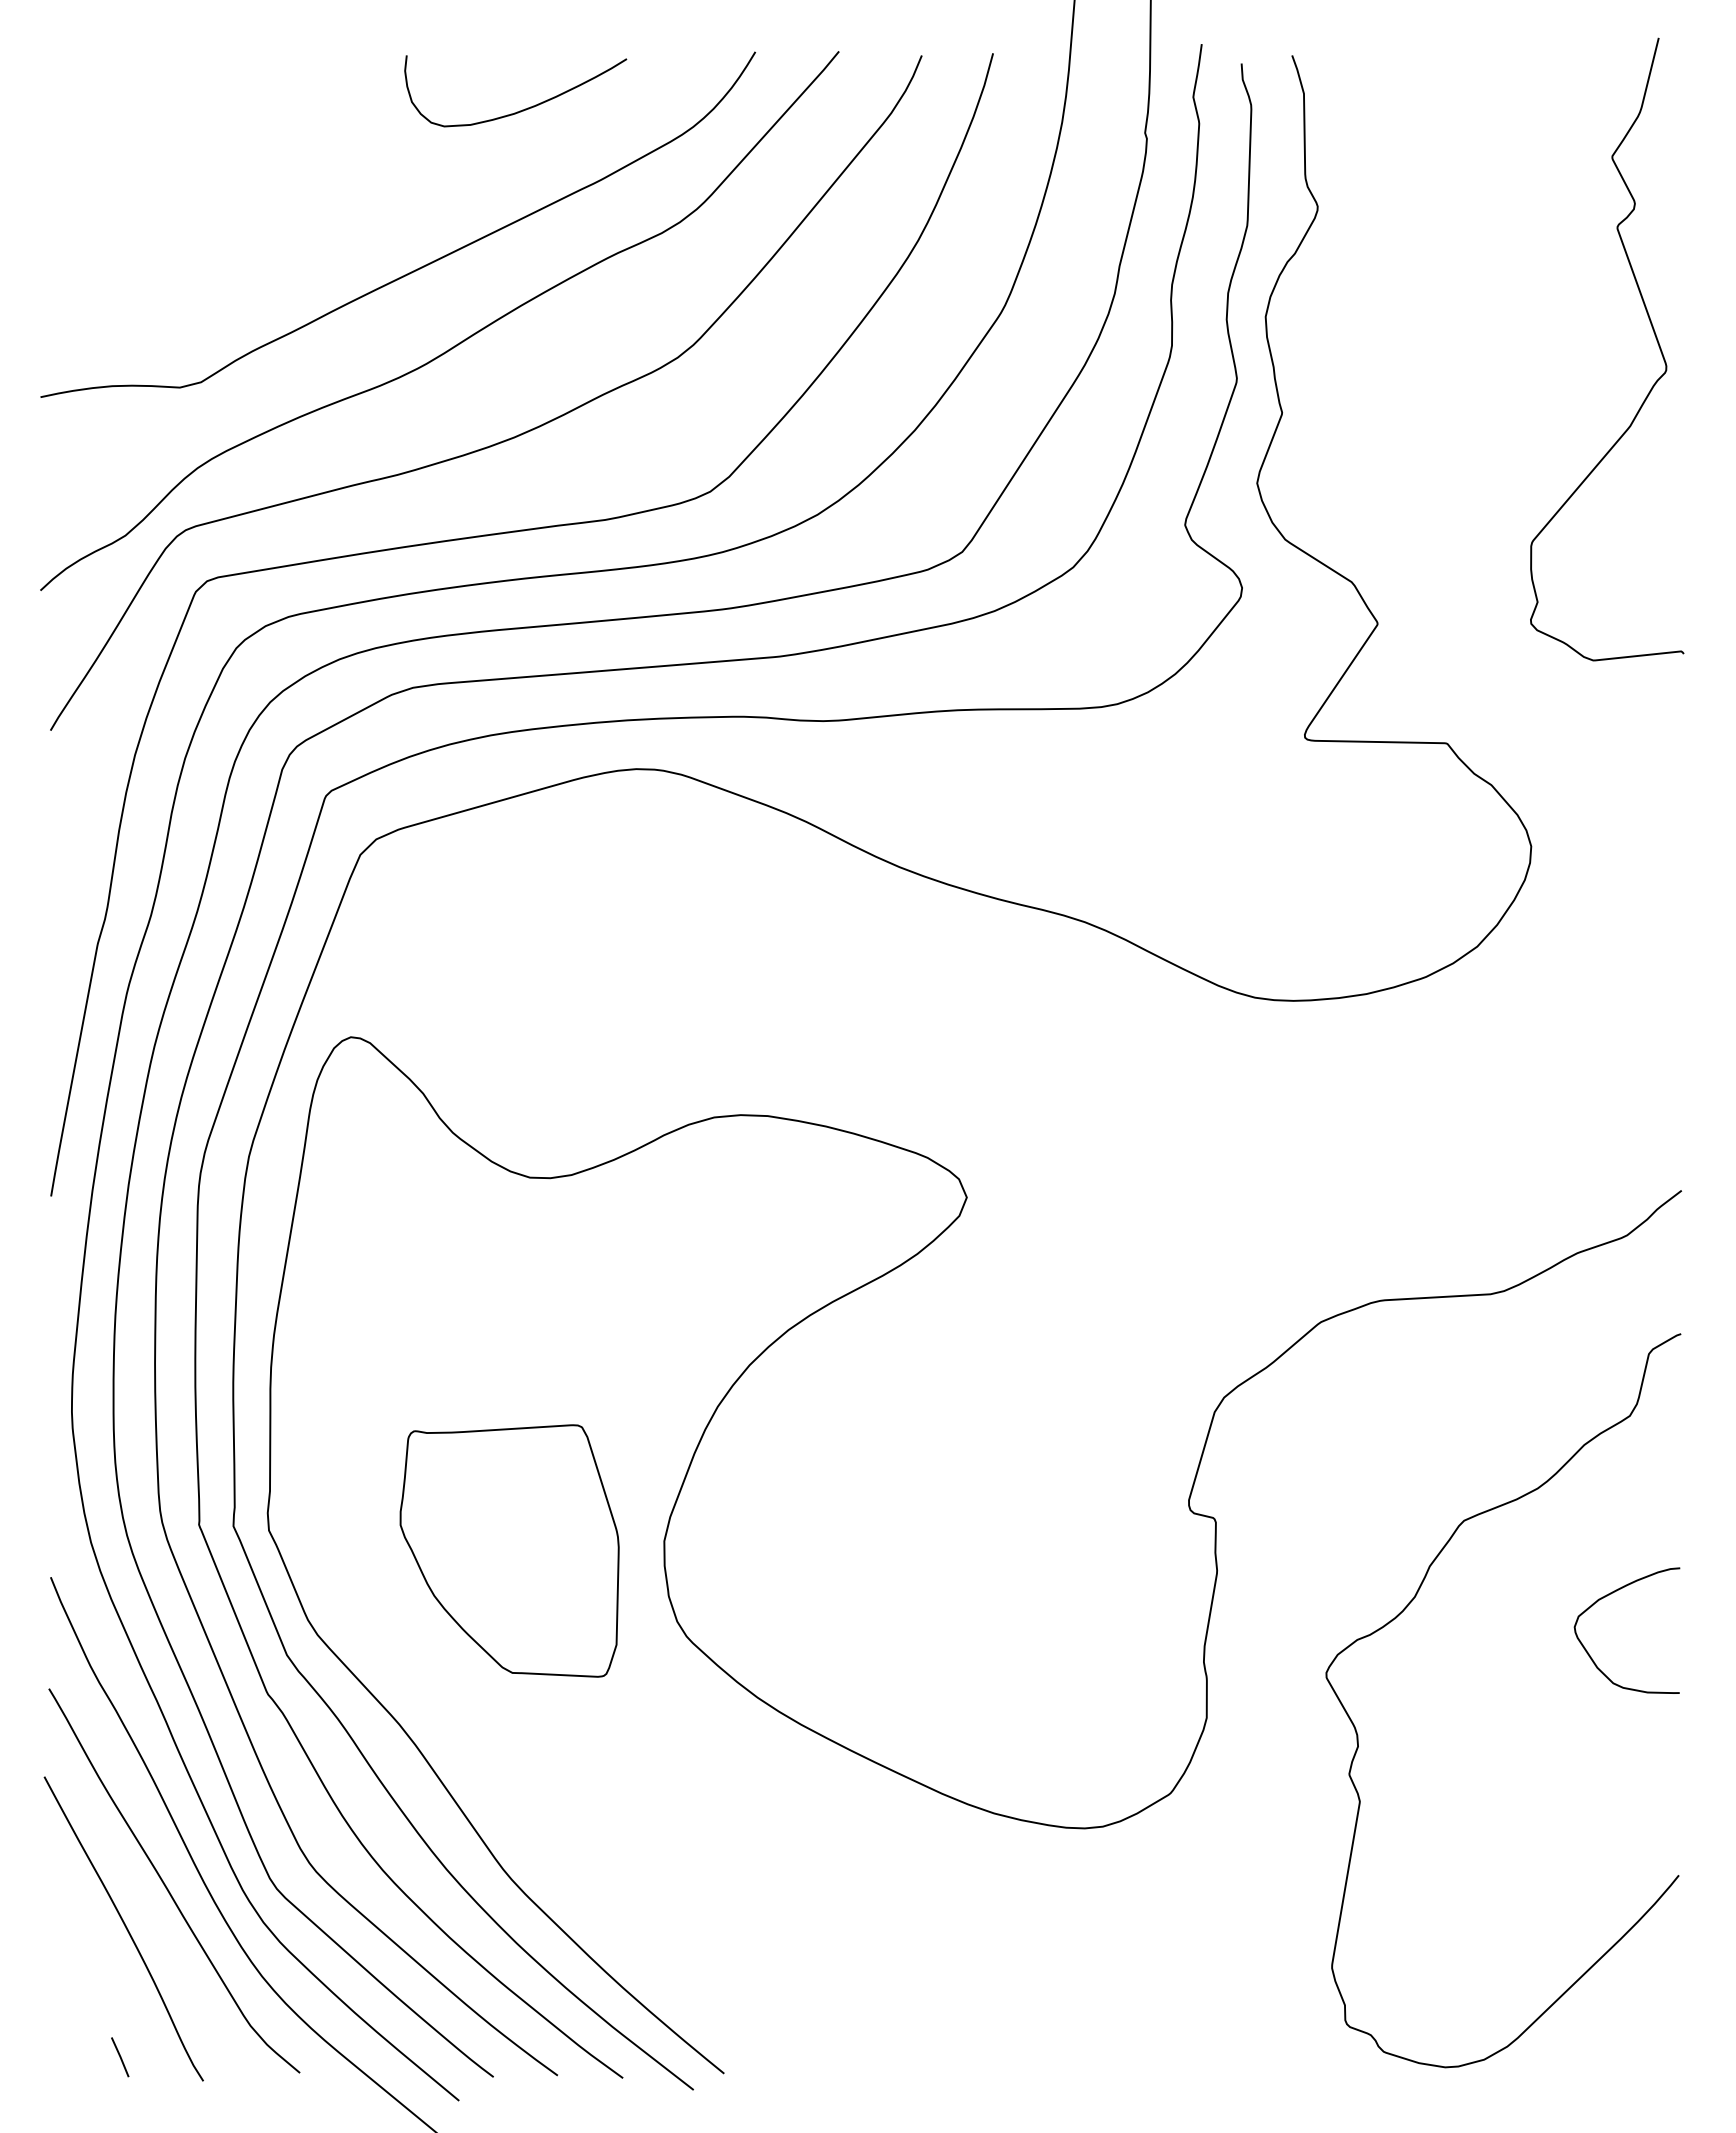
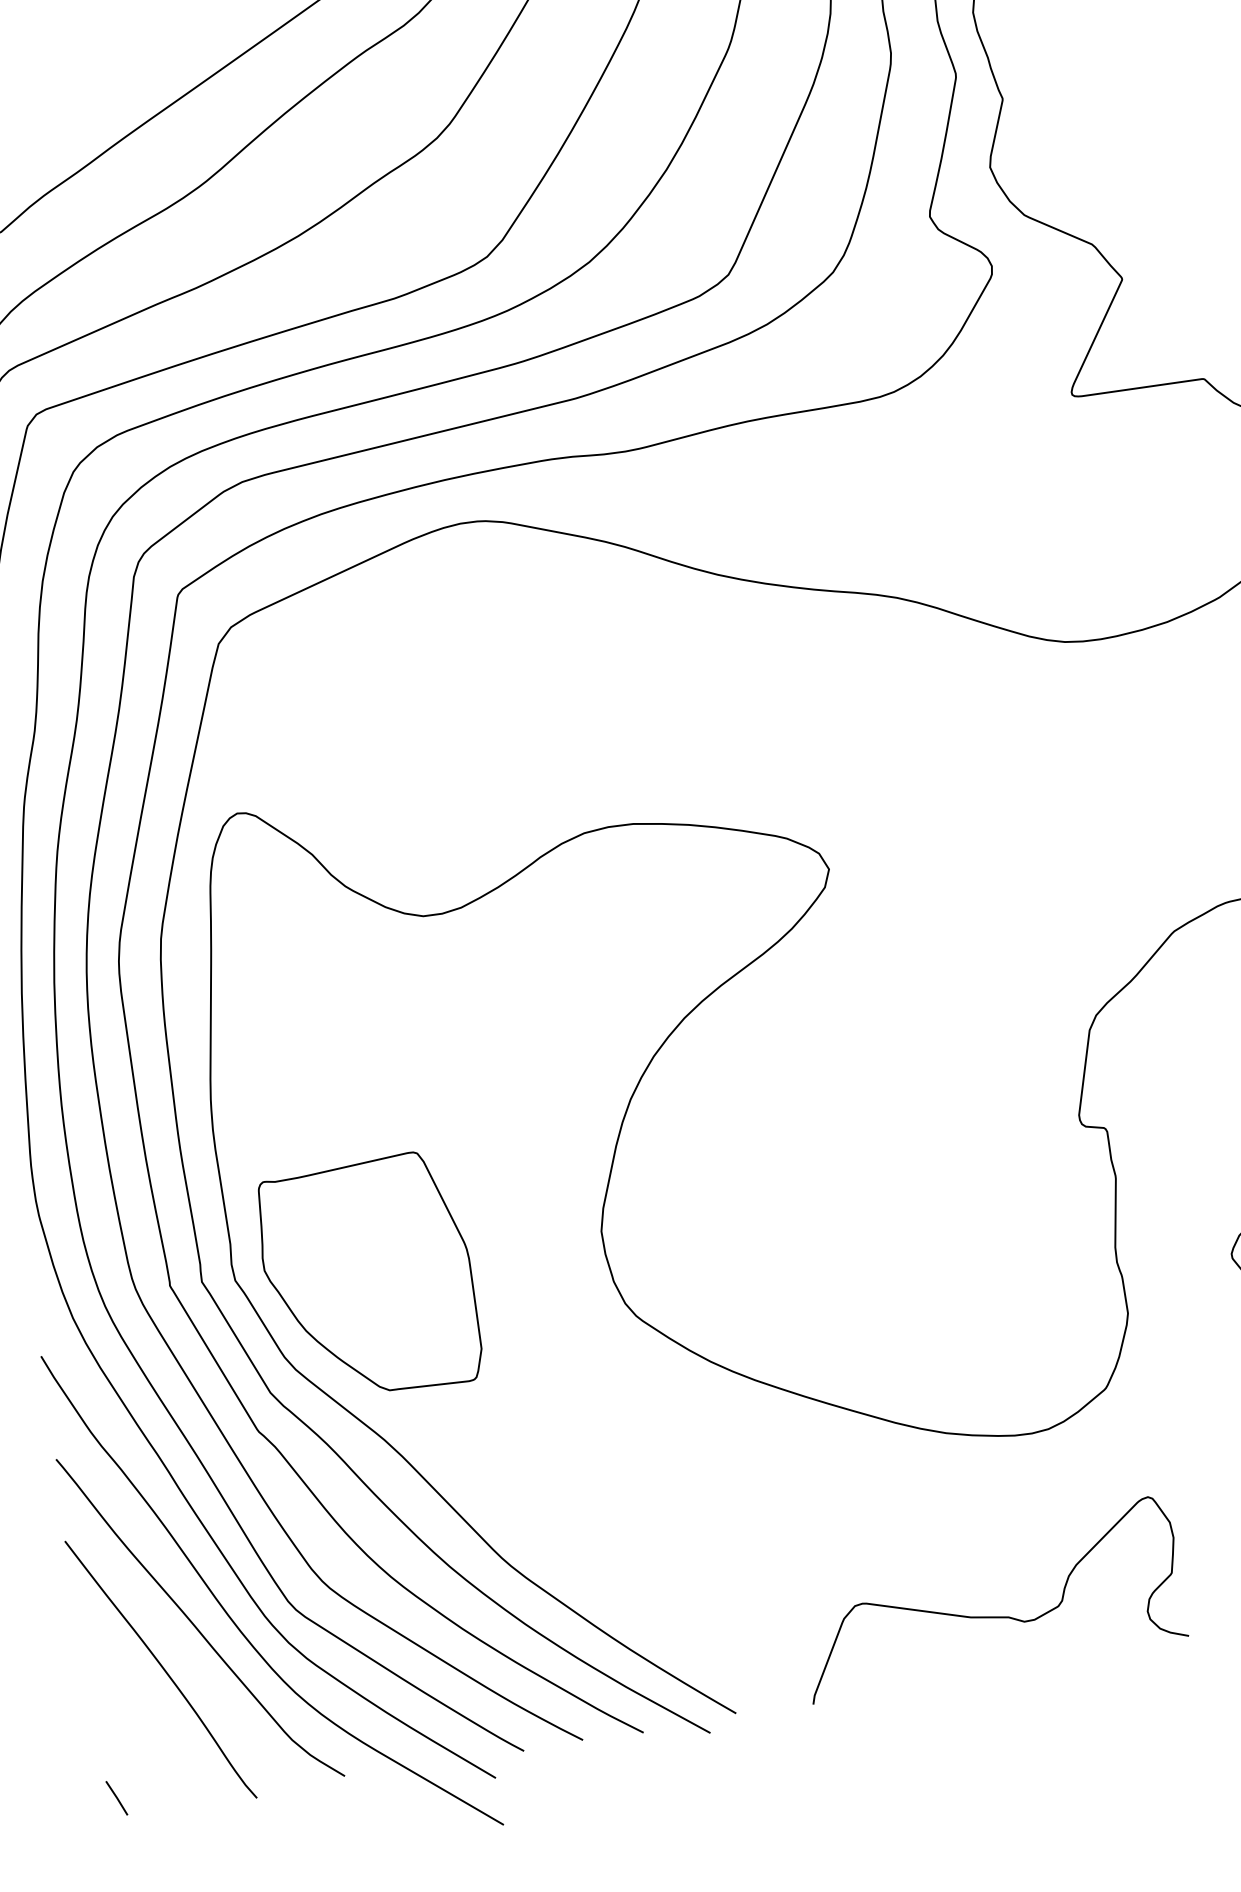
part: (509, 1550) -> (368, 1277), moved
curve: (1010, 2014) -> (991, 1616), added
line: (120, 2057) -> (117, 1798), moved

